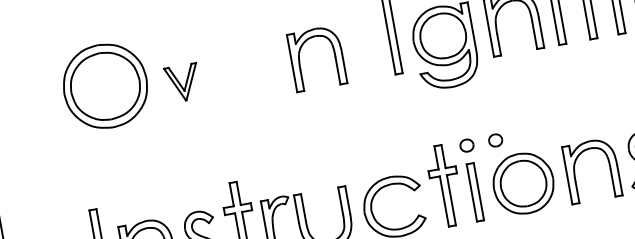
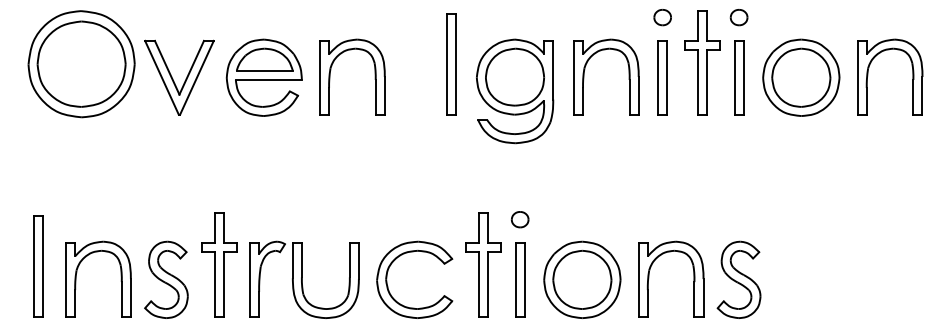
part: (248, 71) -> (263, 77), added
part: (183, 82) -> (179, 77), size x1.67
part: (495, 140) -> (557, 219), removed

